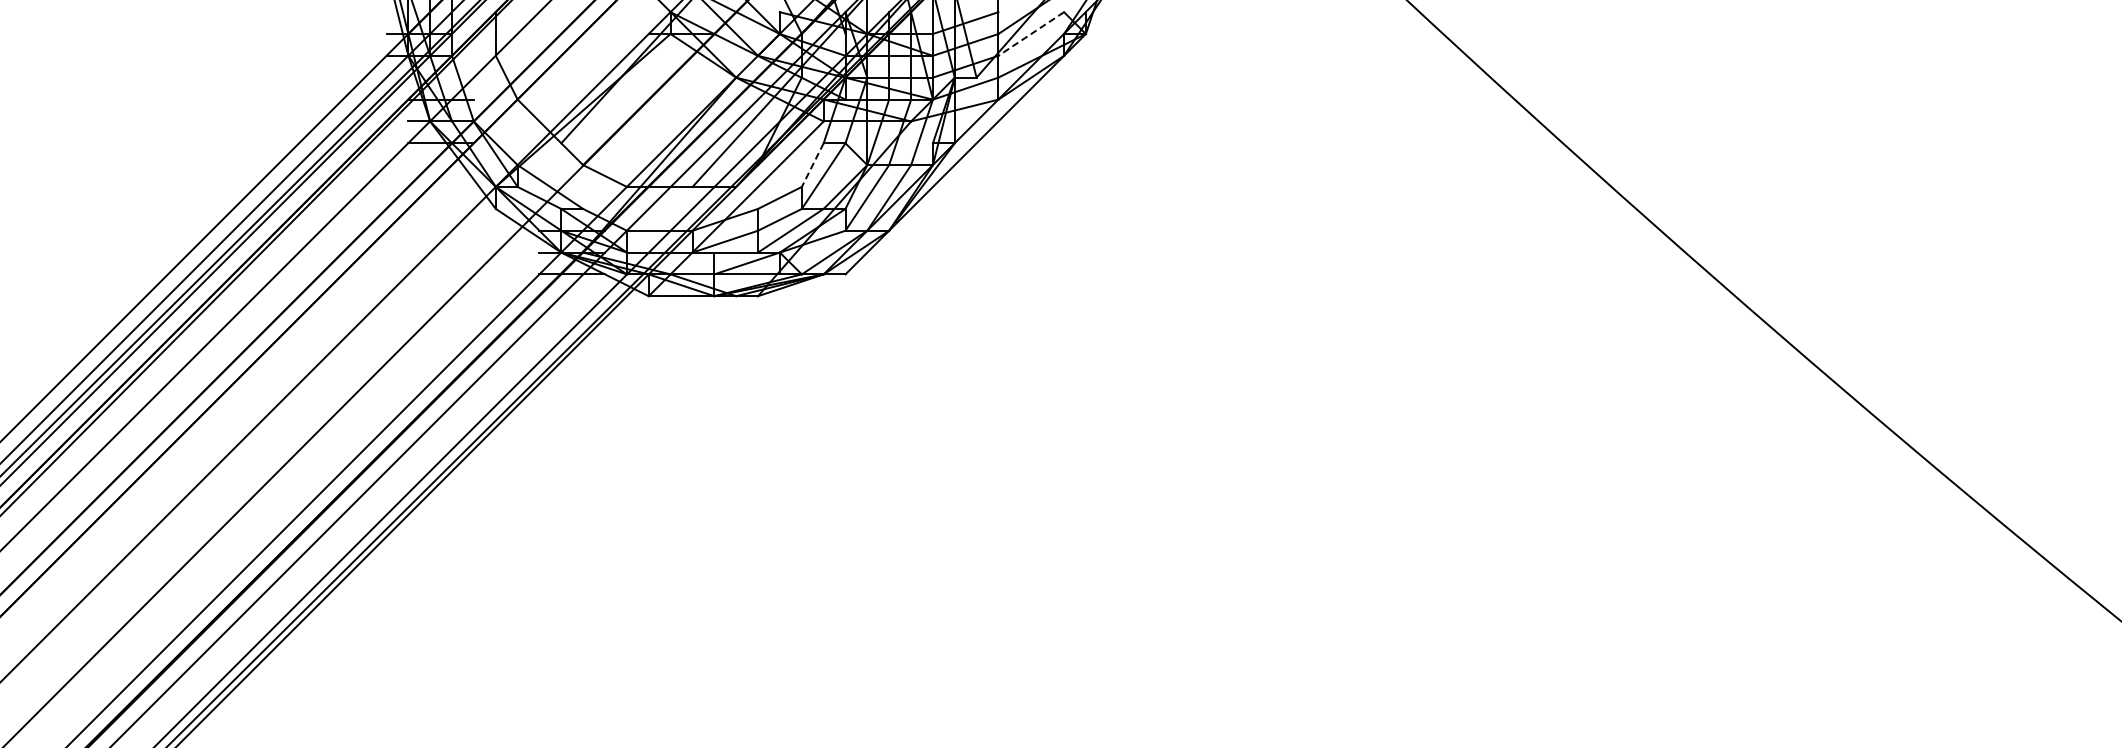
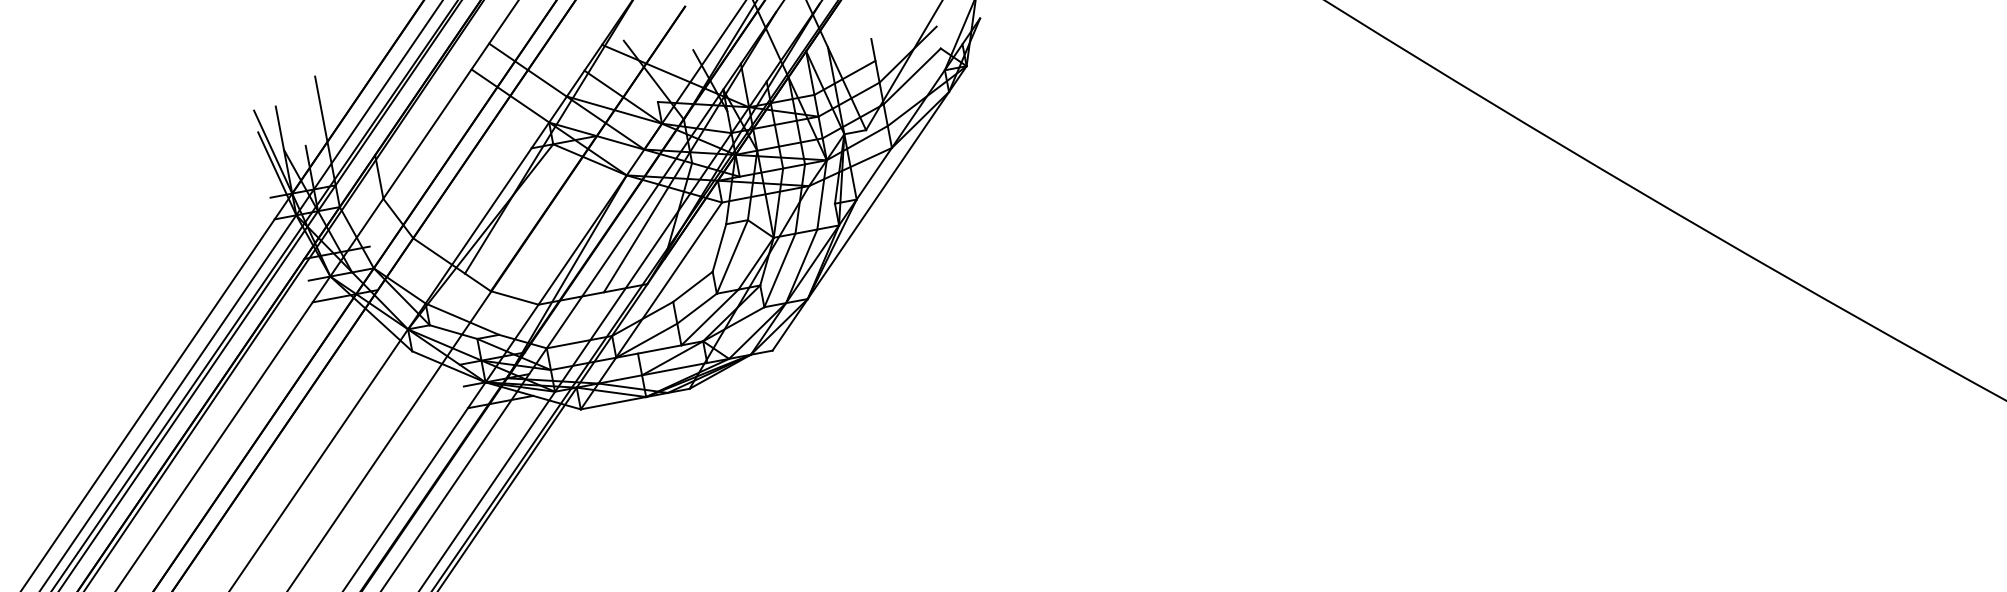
line: (1030, 34) -> (911, 77), dashed -> solid
line: (812, 165) -> (719, 248), dashed -> solid

